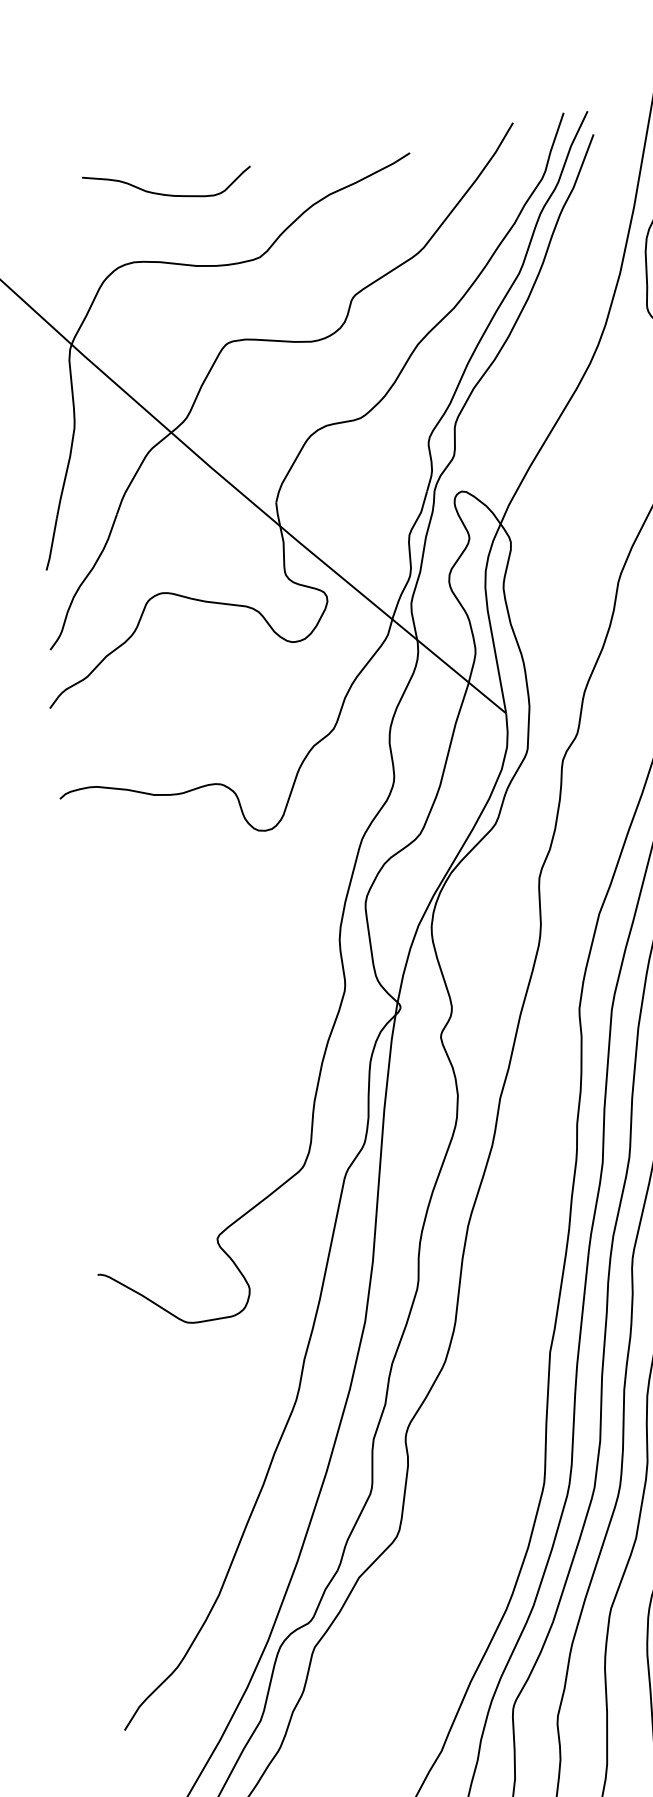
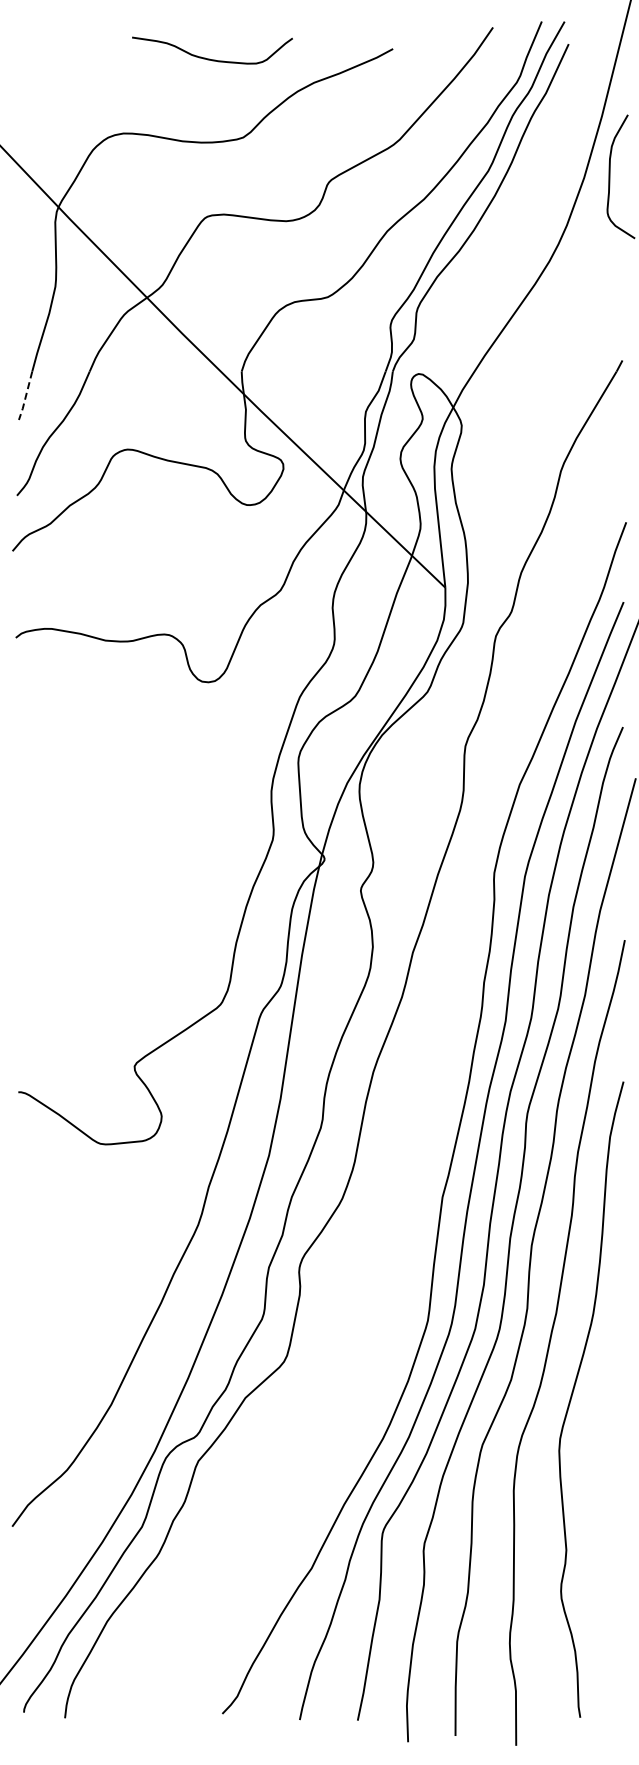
curve: (164, 193) -> (209, 58), moved
line: (51, 545) -> (25, 396), solid -> dashed

